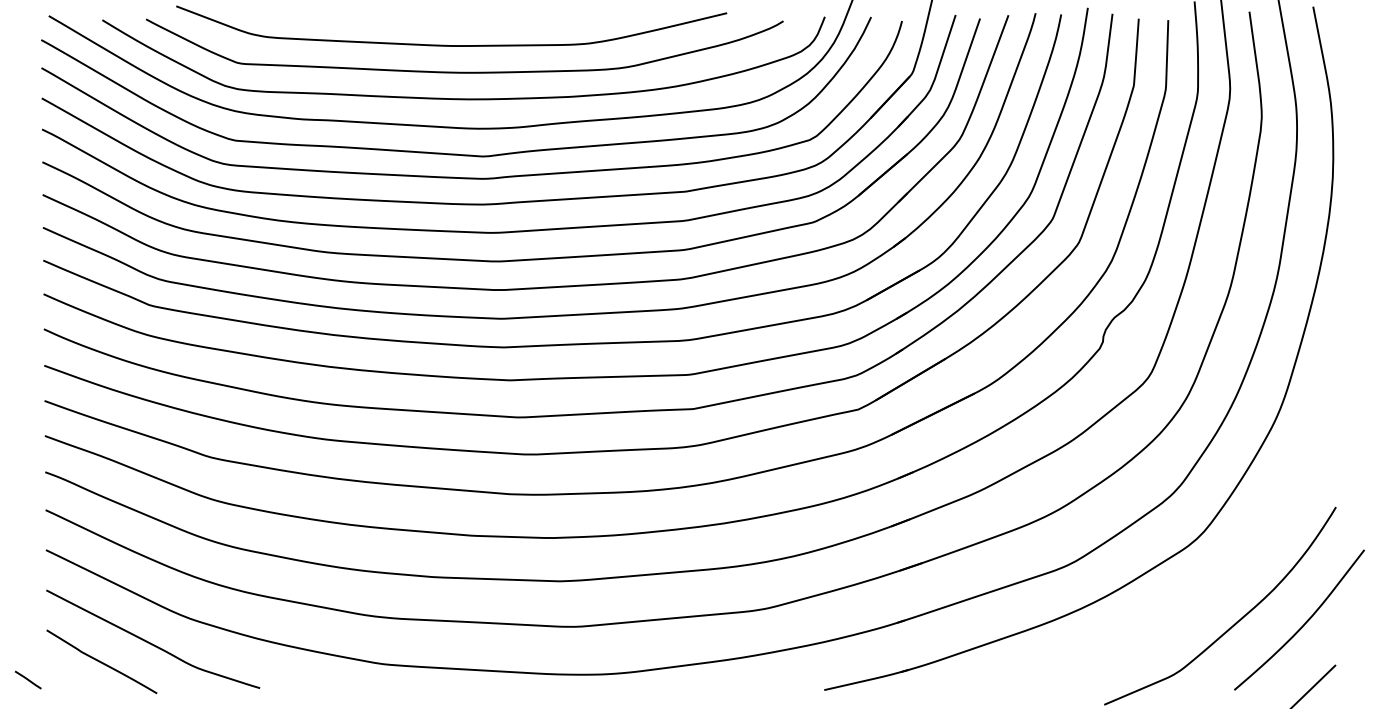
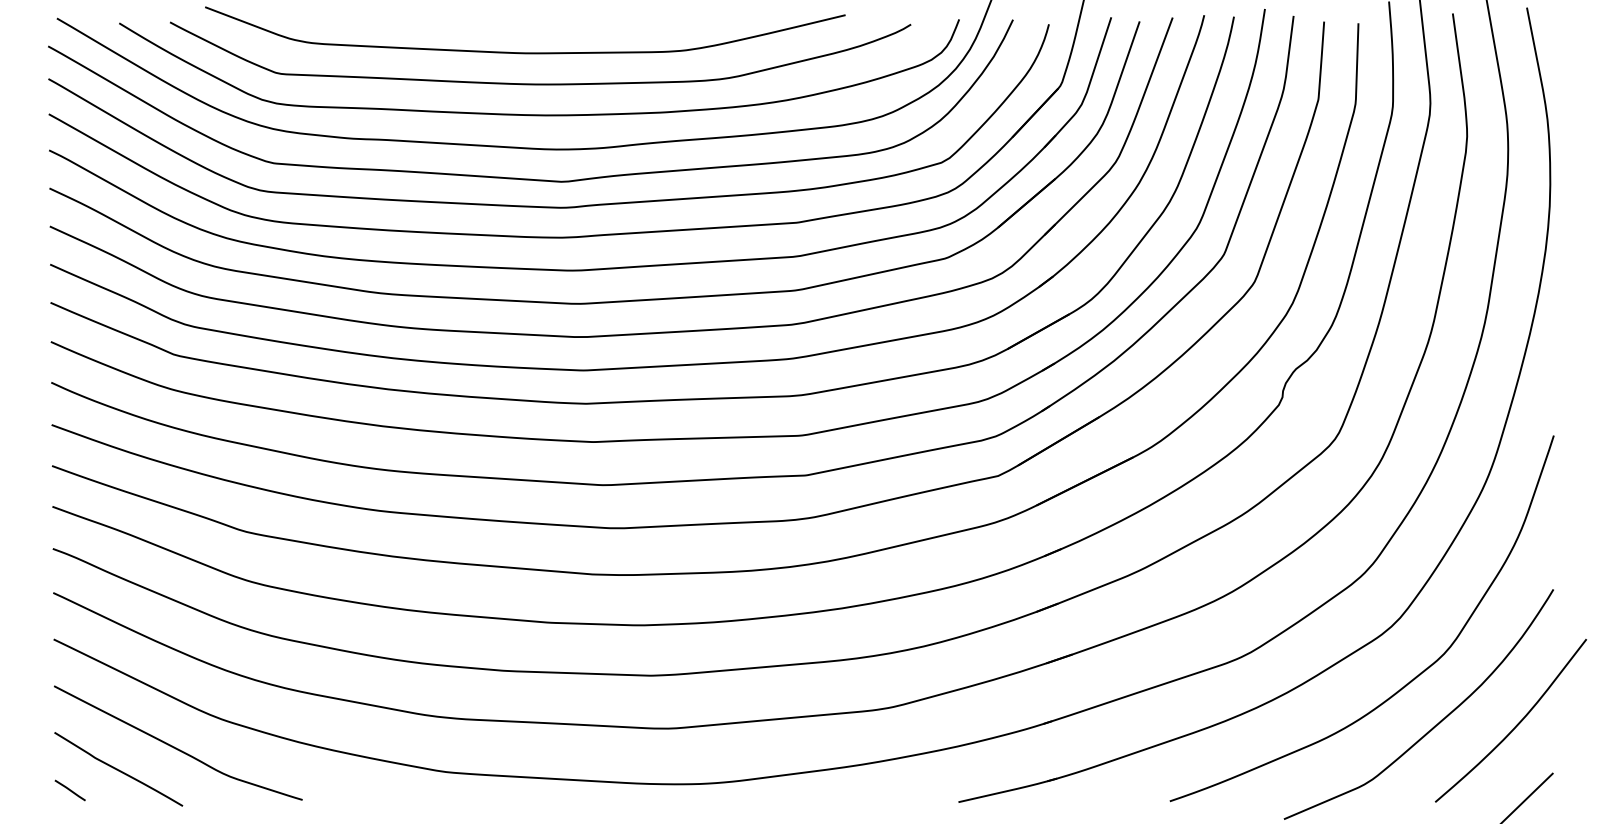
curve: (1212, 585) -> (1409, 680), added
line: (28, 679) -> (70, 789), moved

